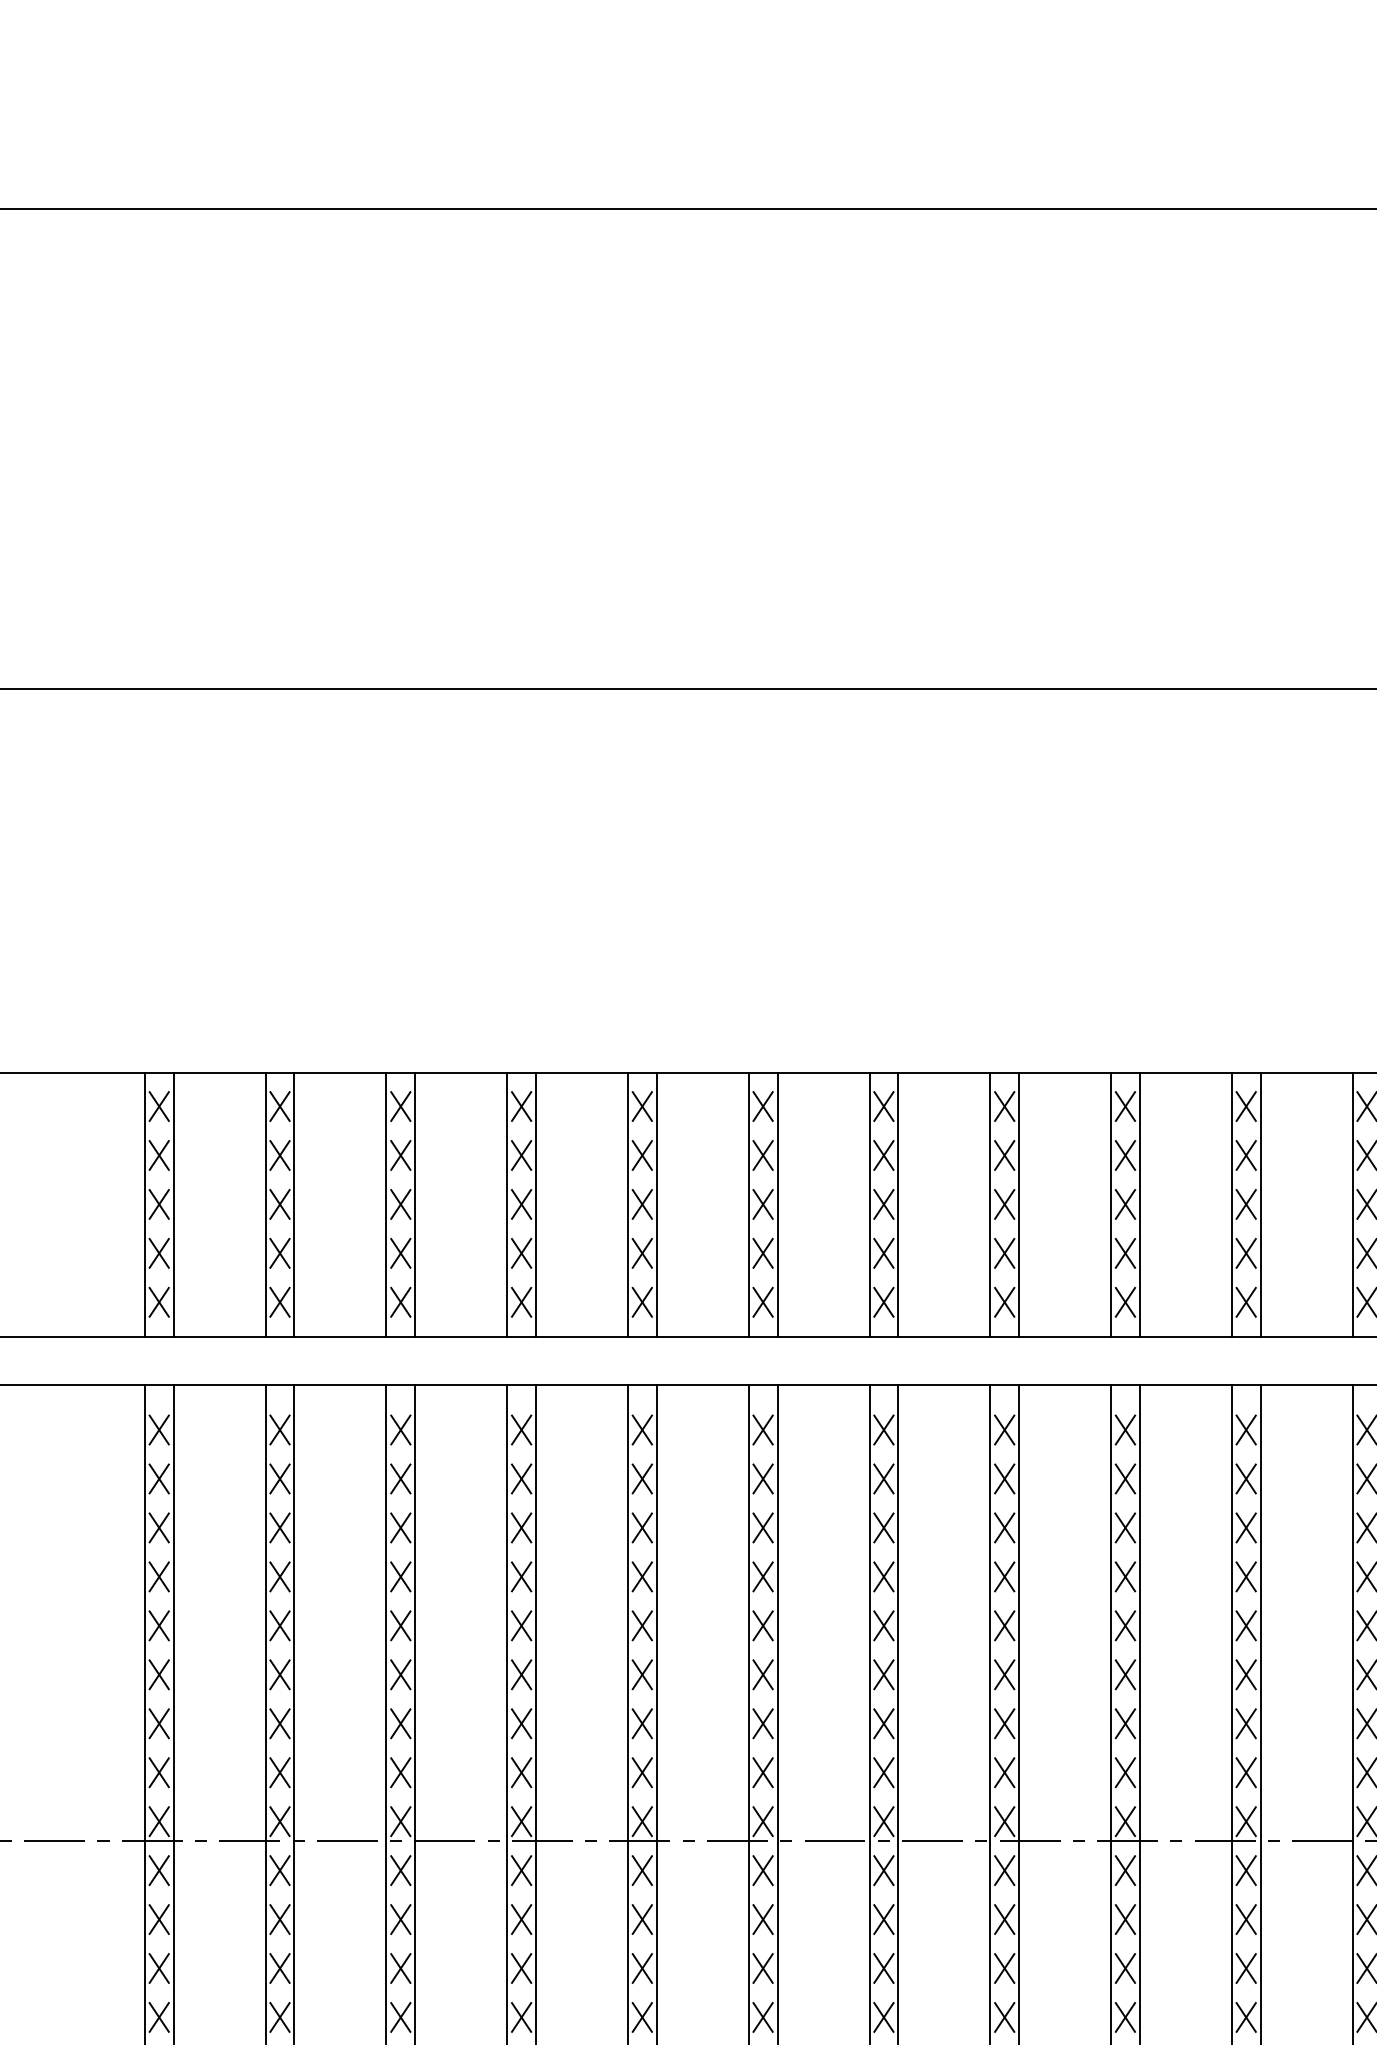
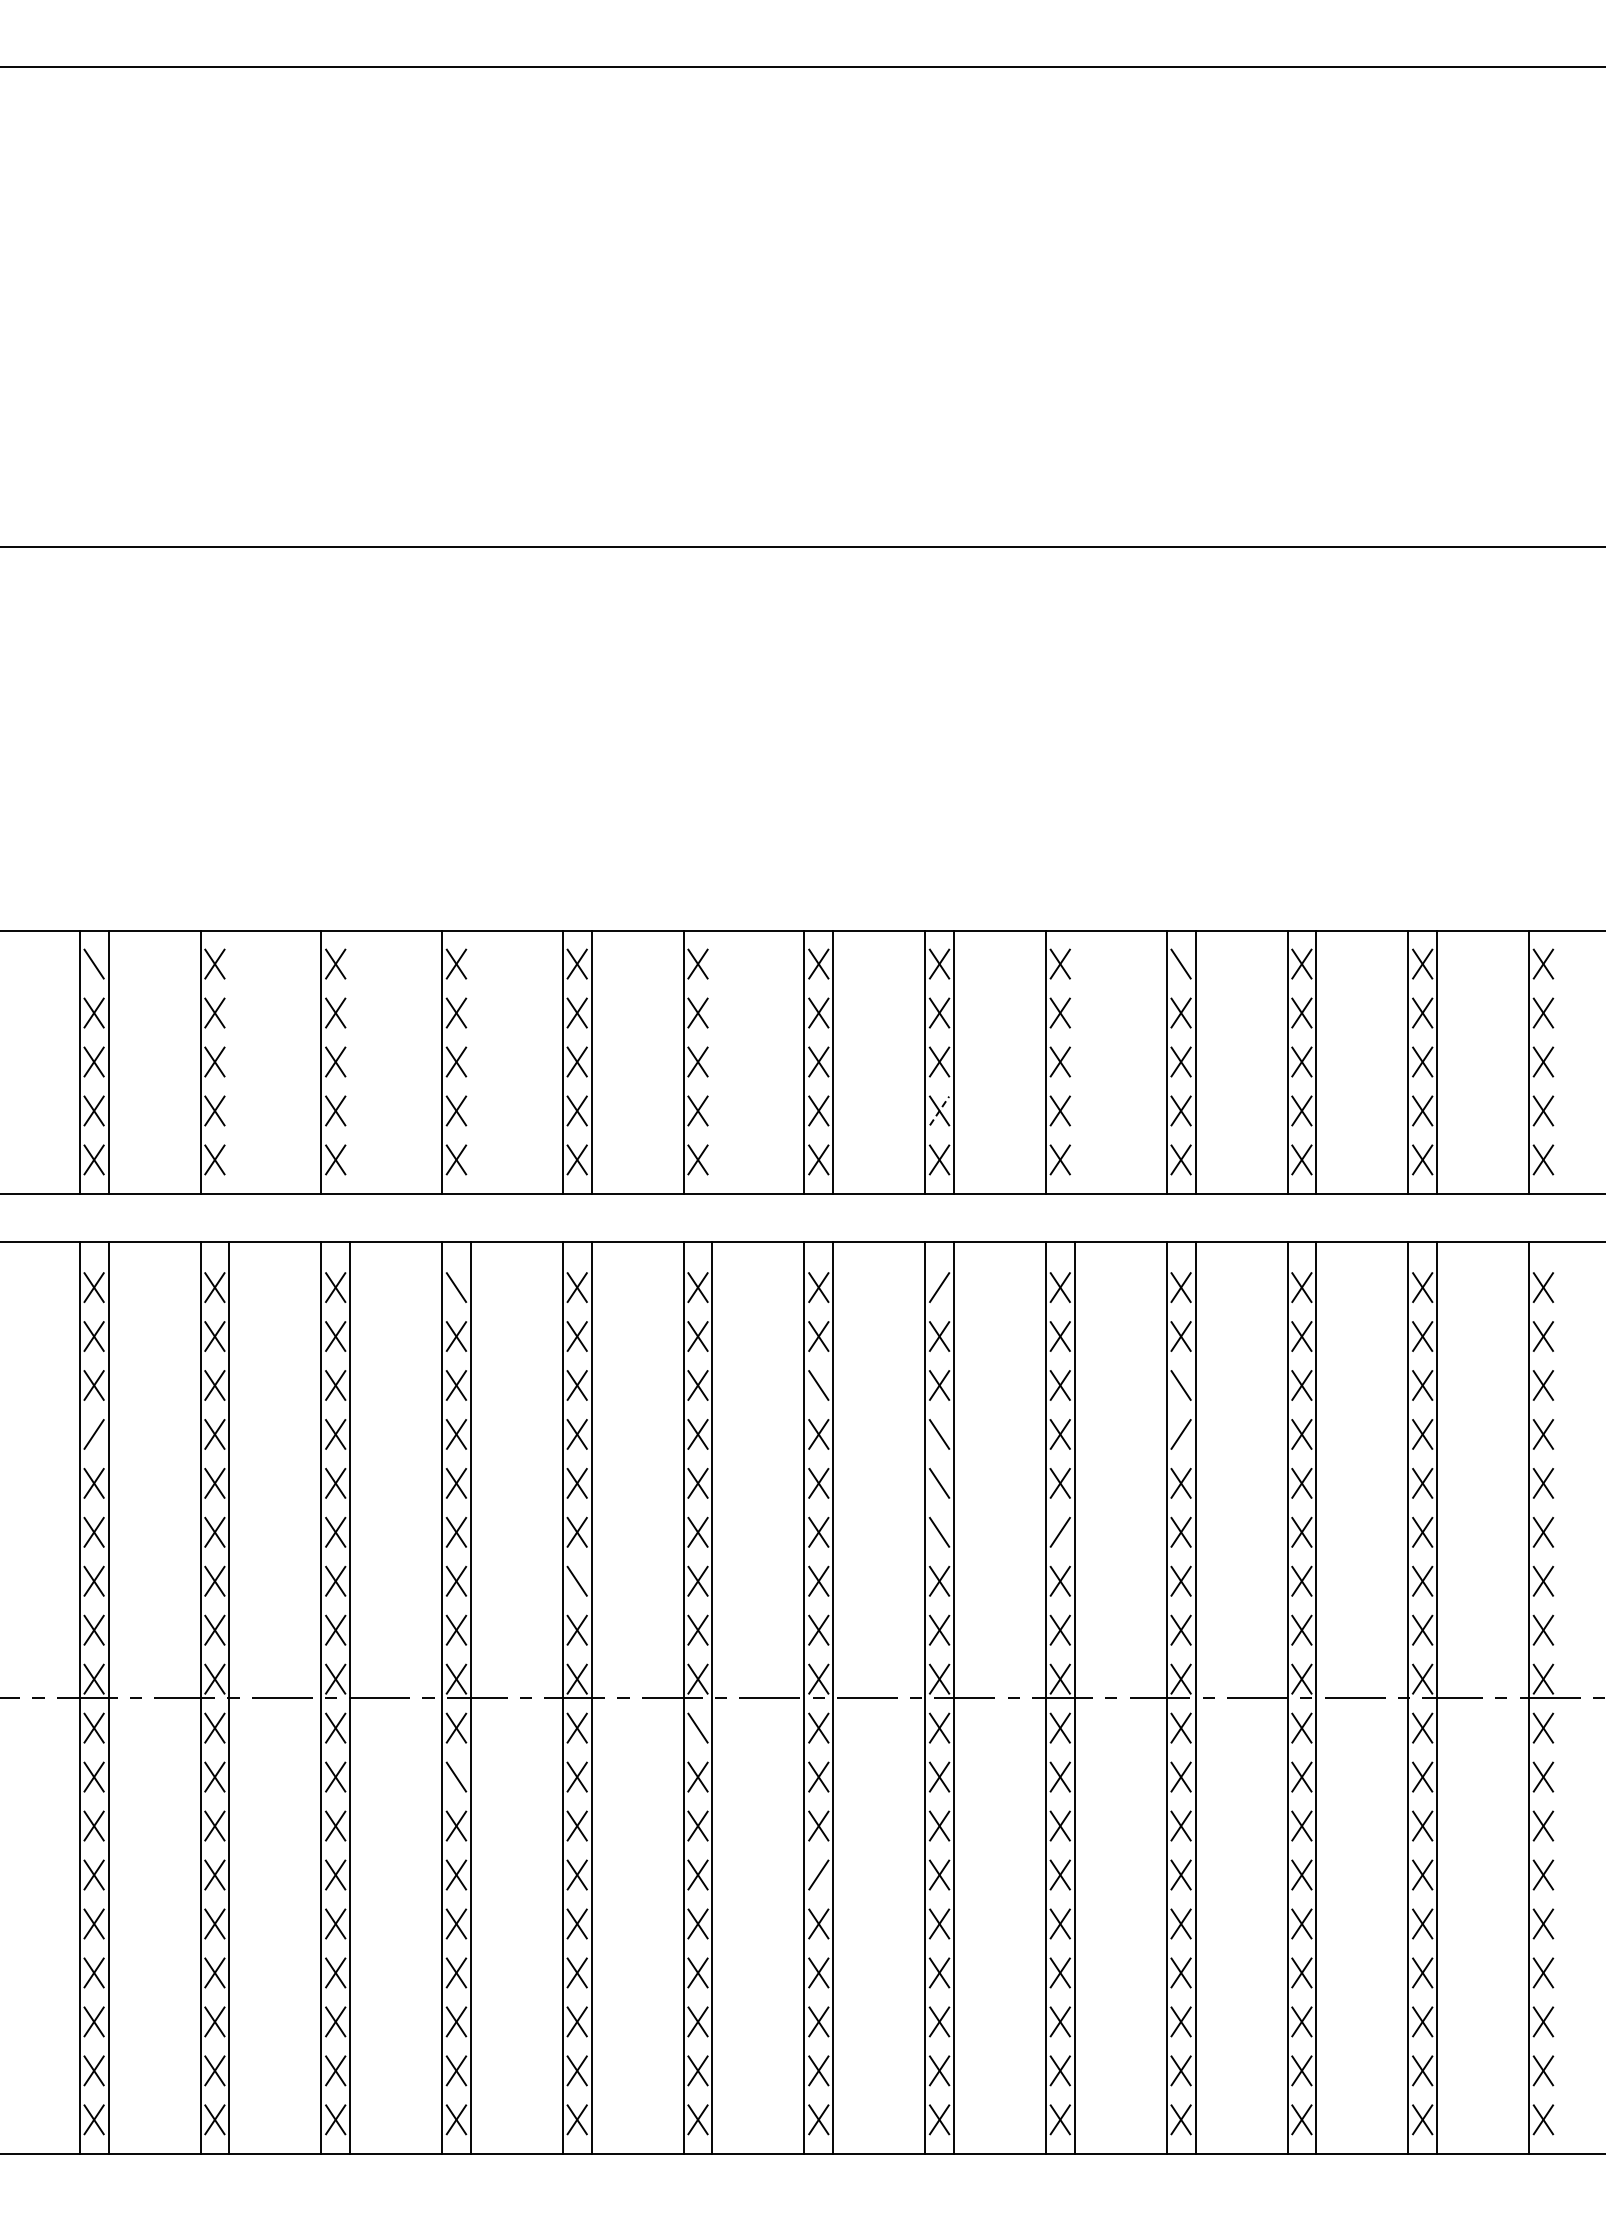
line: (158, 1105) -> (93, 963), removed
line: (1245, 1105) -> (1180, 963), removed
line: (294, 1204) -> (229, 1062), removed
line: (415, 1204) -> (350, 1062), removed
line: (535, 1204) -> (470, 1062), removed
line: (777, 1204) -> (712, 1062), removed
line: (1139, 1204) -> (1074, 1062), removed
line: (1004, 1252) -> (939, 1110), solid -> dashed
line: (521, 1429) -> (456, 1287), removed
line: (1004, 1429) -> (939, 1287), removed
line: (883, 1527) -> (818, 1385), removed
line: (1245, 1527) -> (1180, 1385), removed
line: (158, 1576) -> (93, 1434), removed
line: (1004, 1576) -> (939, 1434), removed
line: (1245, 1576) -> (1180, 1434), removed
line: (1004, 1625) -> (939, 1483), removed
line: (1004, 1673) -> (939, 1531), removed
line: (1124, 1673) -> (1059, 1531), removed
line: (641, 1722) -> (576, 1580), removed
line: (762, 1869) -> (697, 1727), removed
line: (521, 1918) -> (456, 1776), removed
line: (883, 2016) -> (818, 1874), removed

